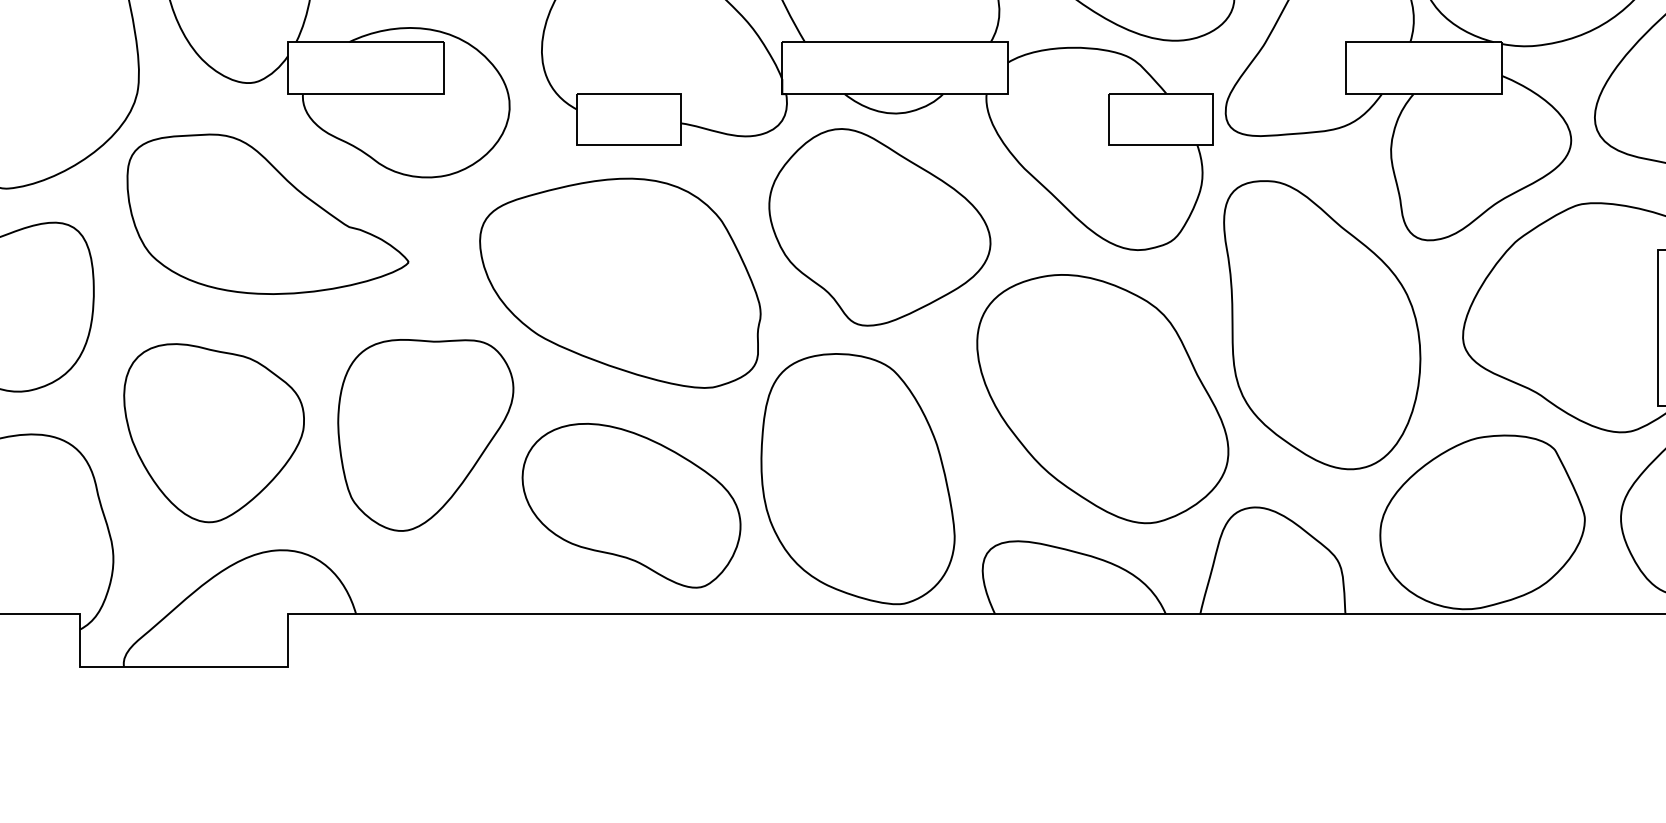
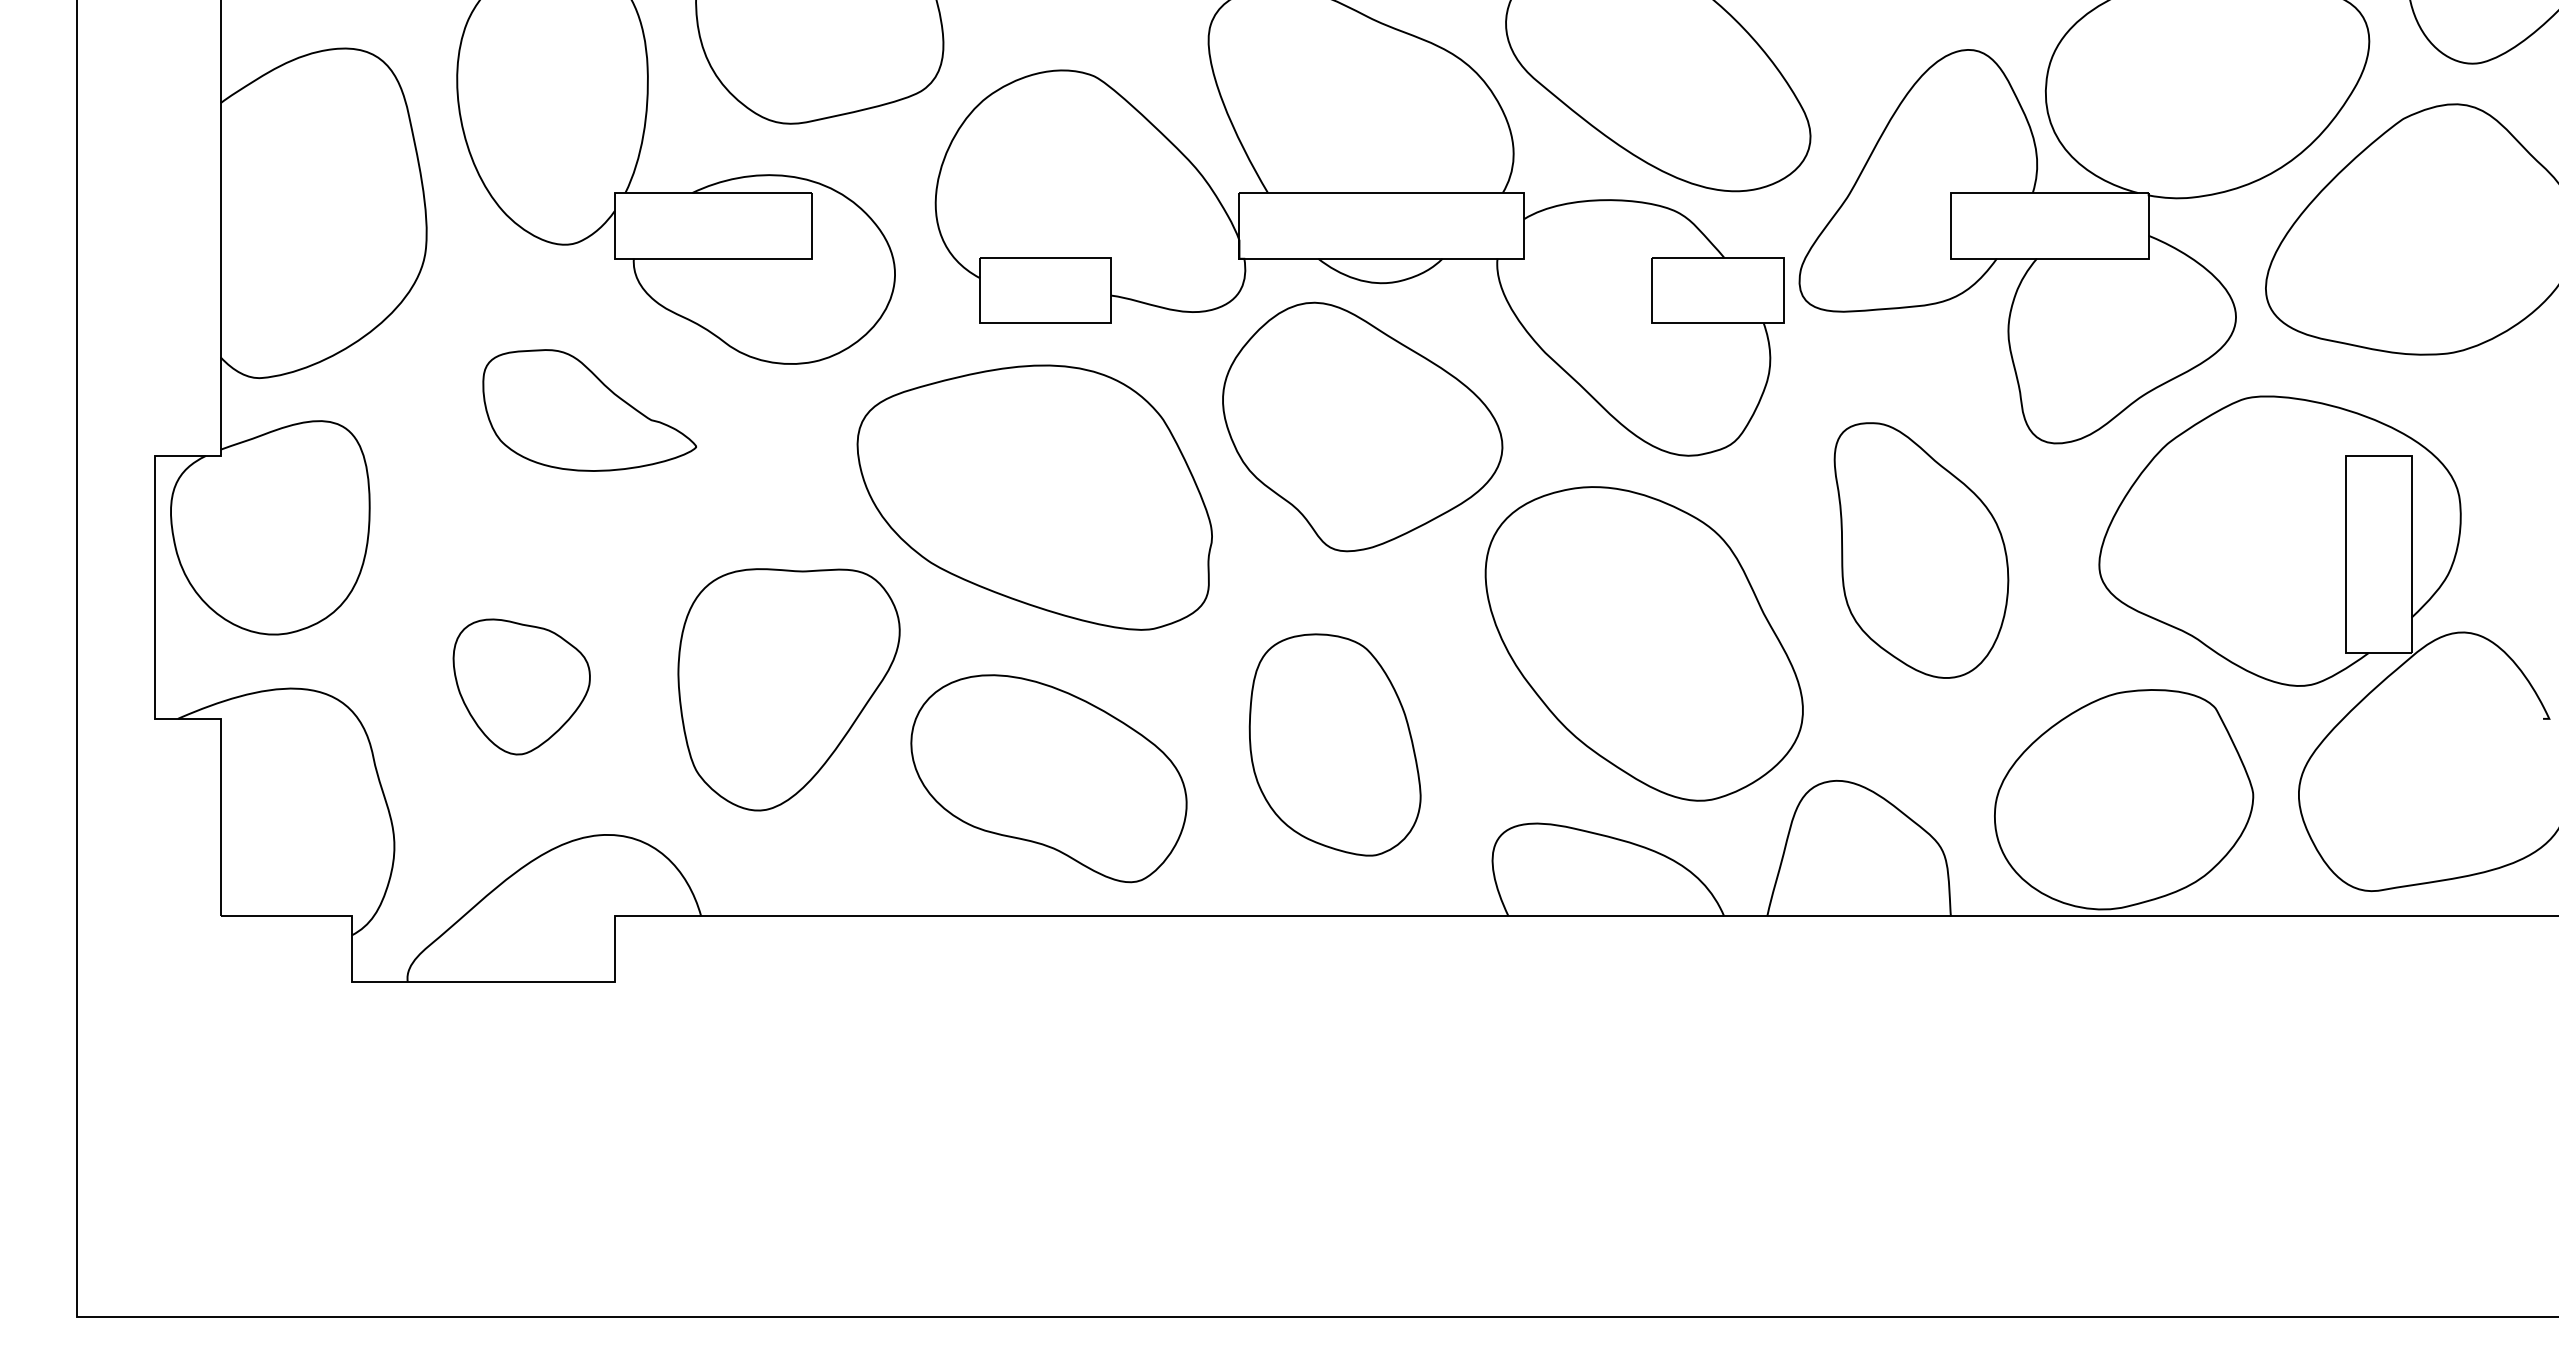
part: (267, 214) -> (589, 410), size x0.6
part: (1322, 325) -> (1921, 550), size x0.7
part: (214, 432) -> (521, 686), size x0.6
part: (858, 478) -> (1335, 744), size x0.7

